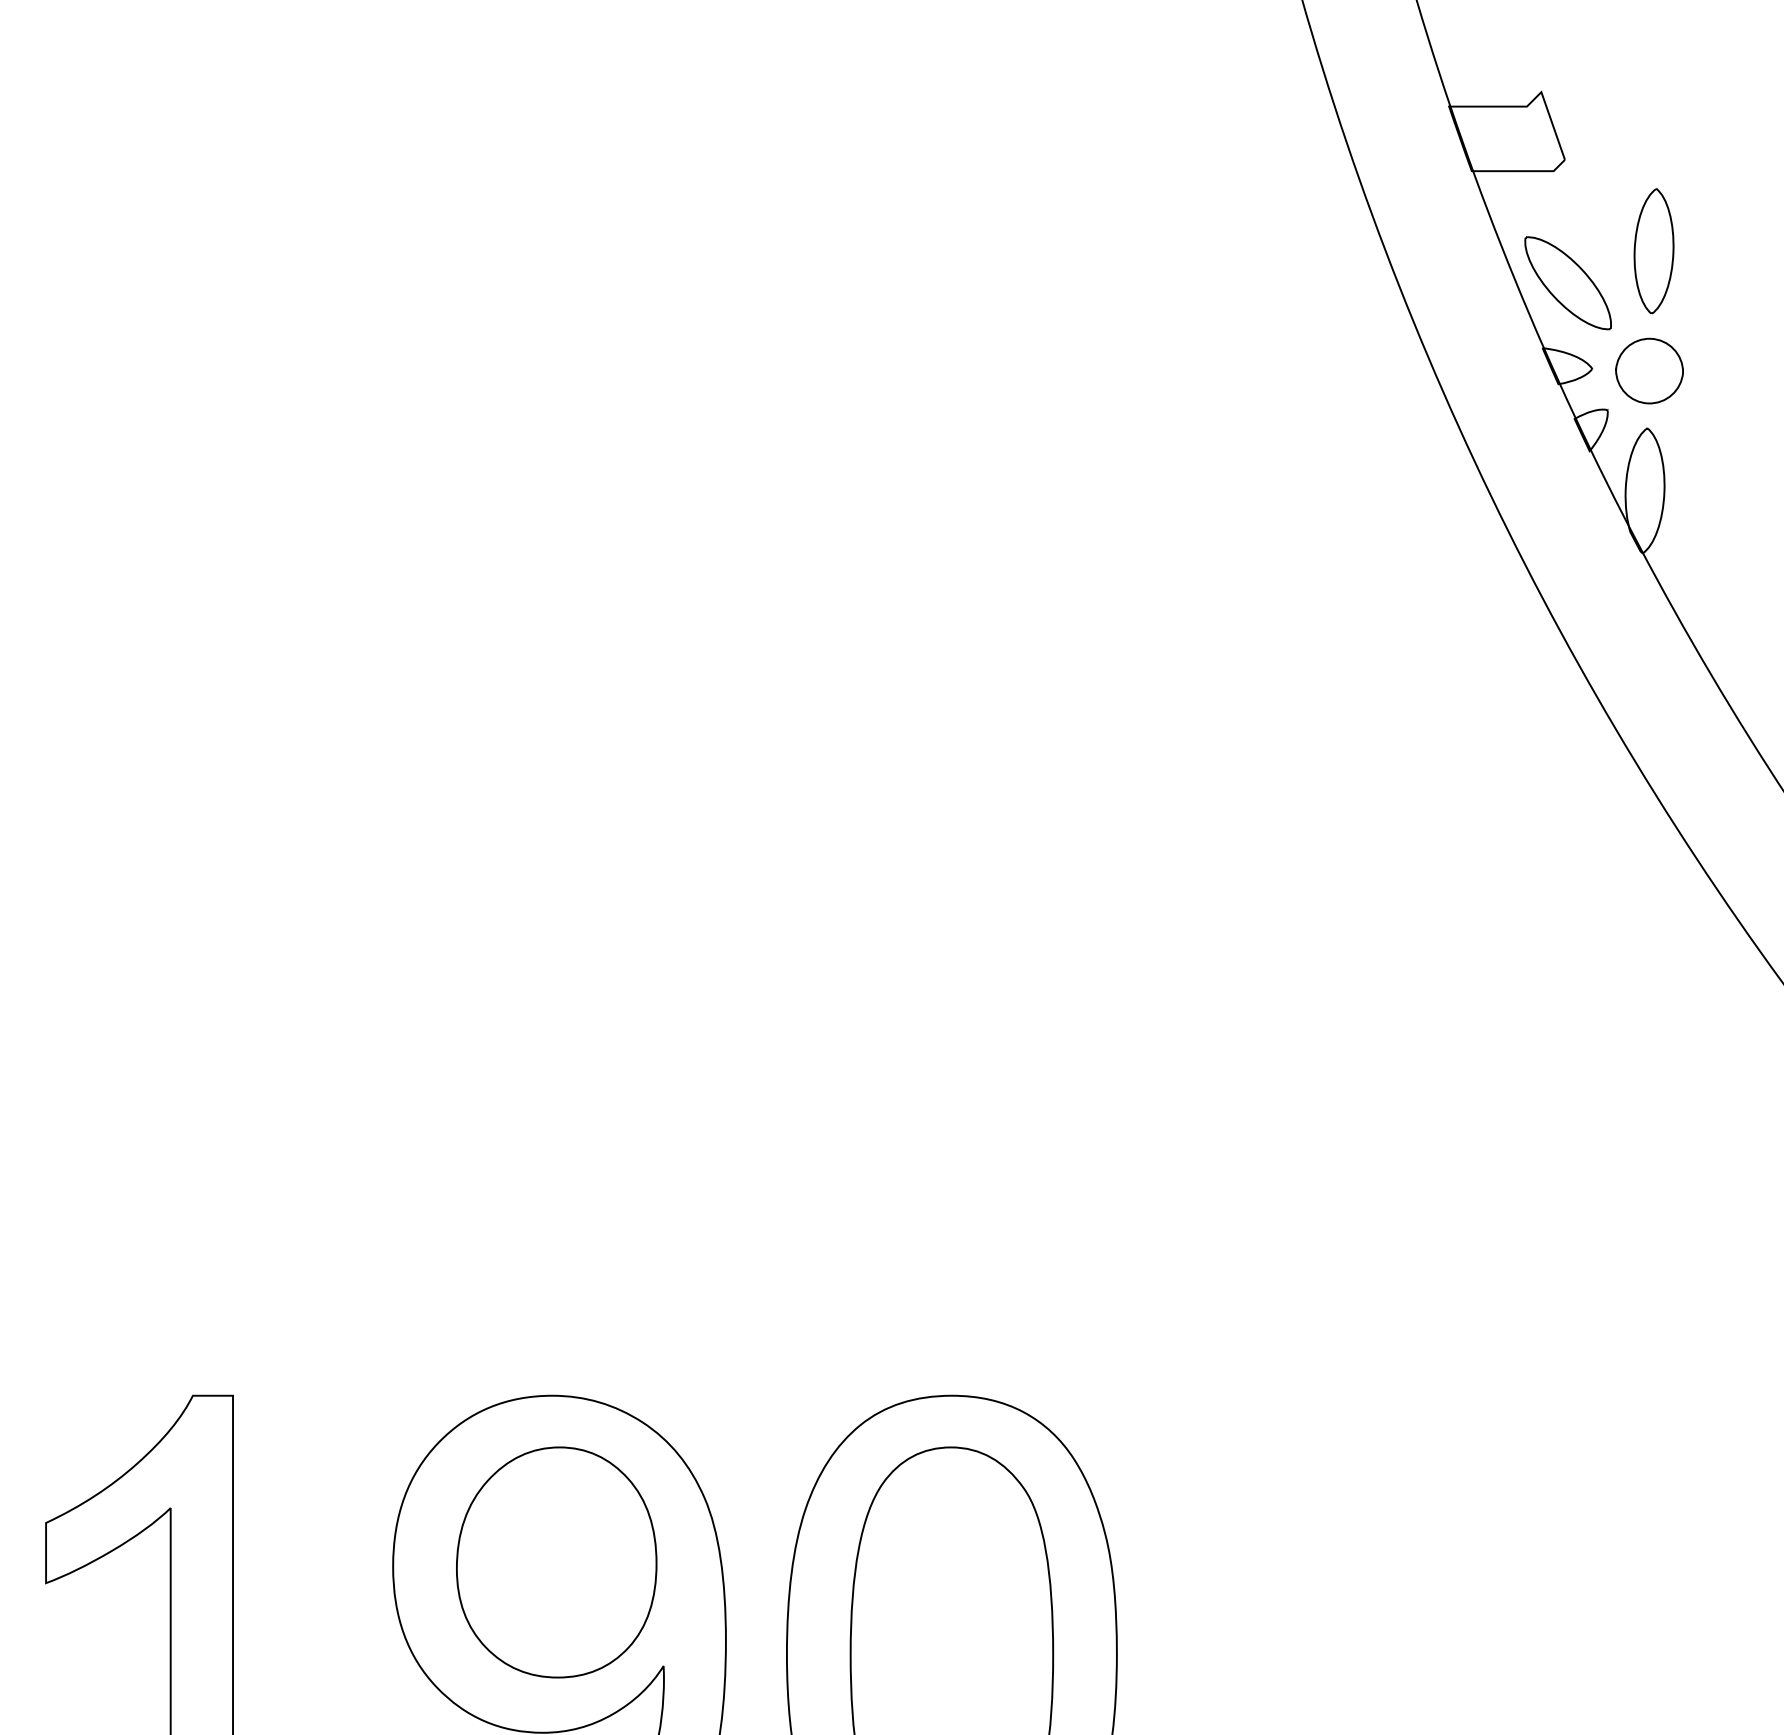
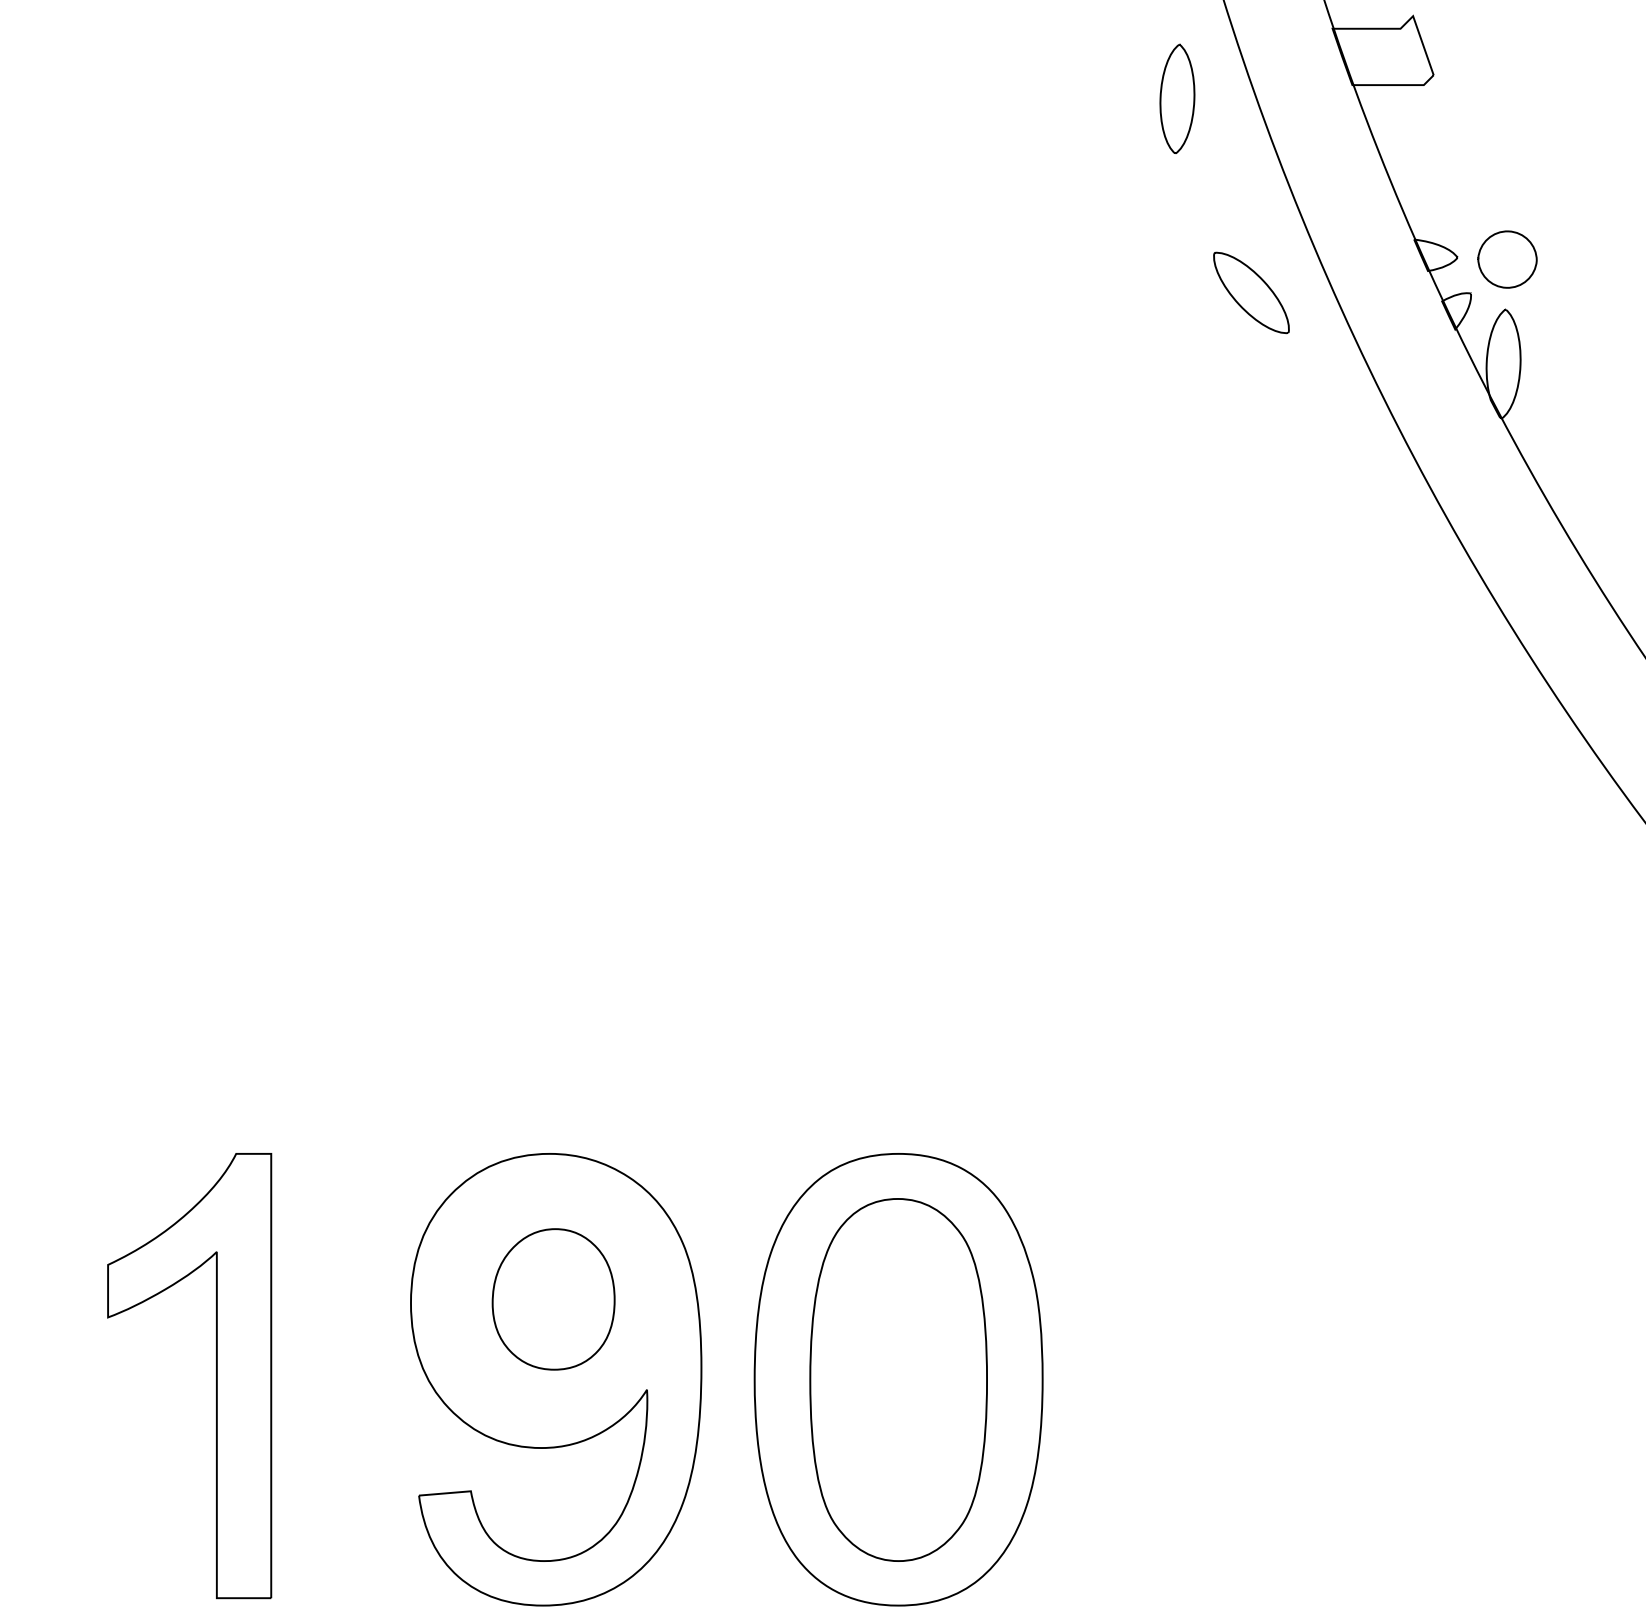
part: (1654, 250) -> (1177, 98), moved
part: (1568, 282) -> (1251, 292), moved
part: (556, 1562) -> (553, 1299), size x0.7

